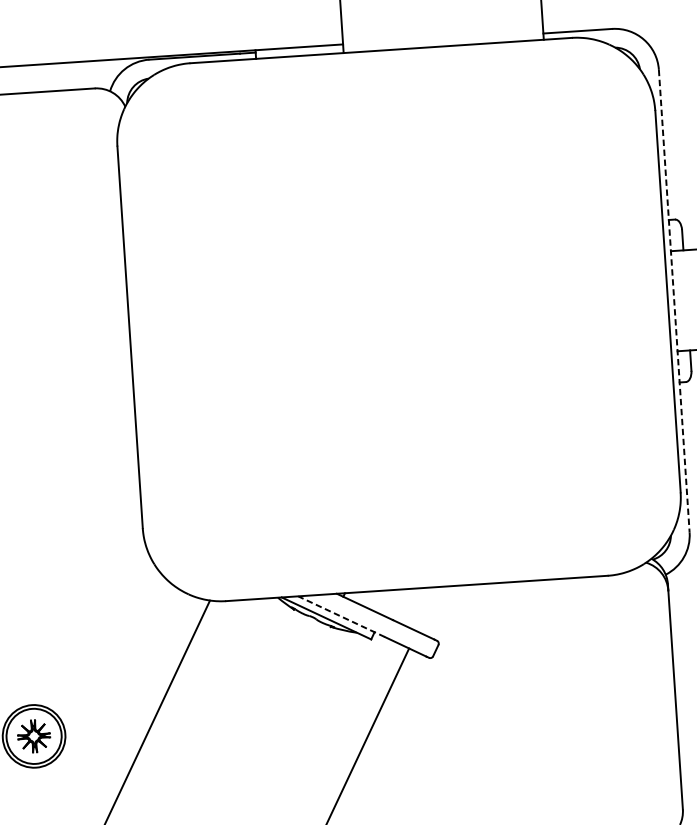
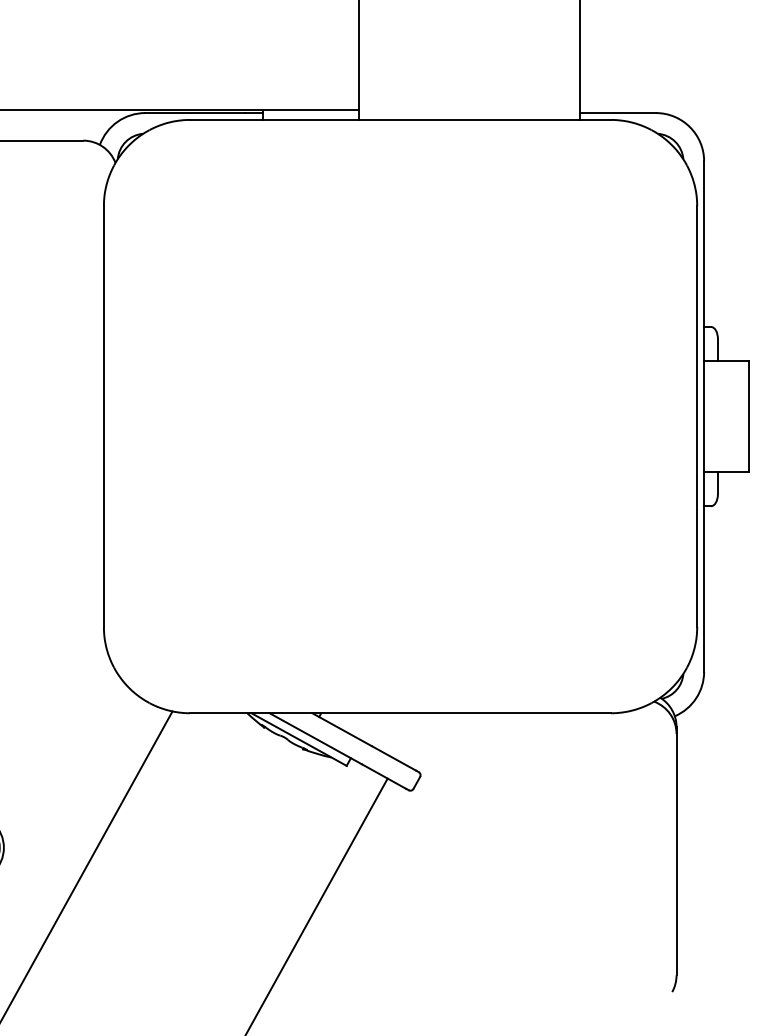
line: (674, 302) -> (704, 417), dashed -> solid
line: (341, 616) -> (315, 738), dashed -> solid

